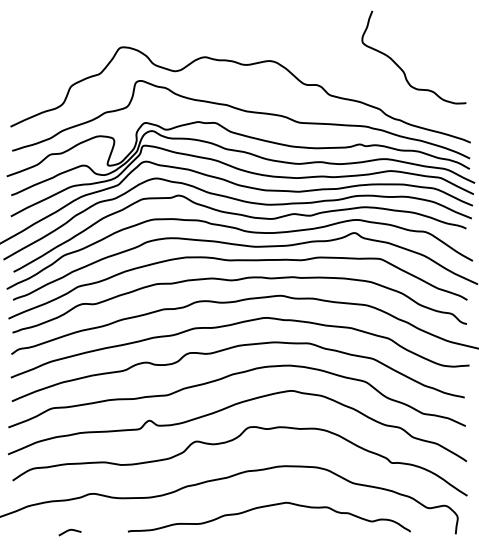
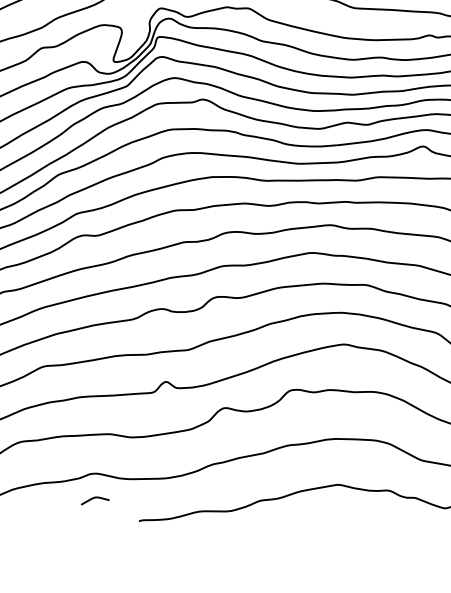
curve: (68, 531) -> (93, 499), moved

